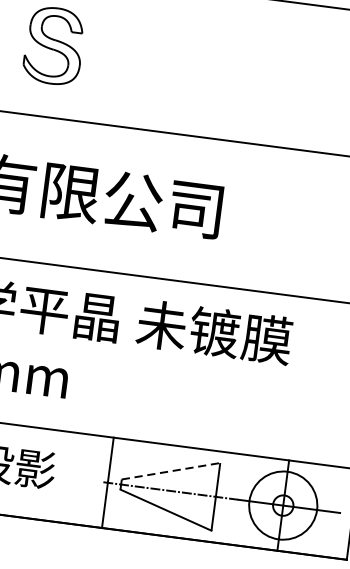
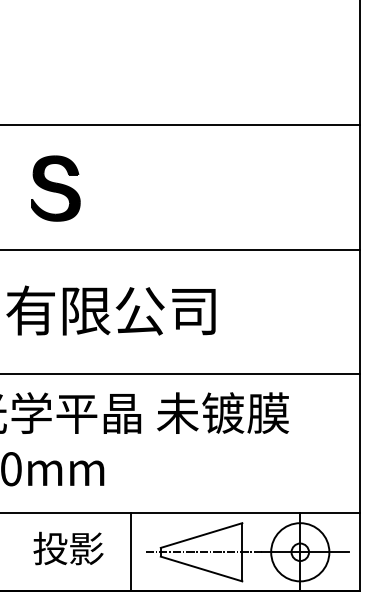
fill: (53, 45) -> (55, 188), added
line: (170, 471) -> (201, 535), dashed -> solid
line: (107, 483) -> (131, 552), moved

